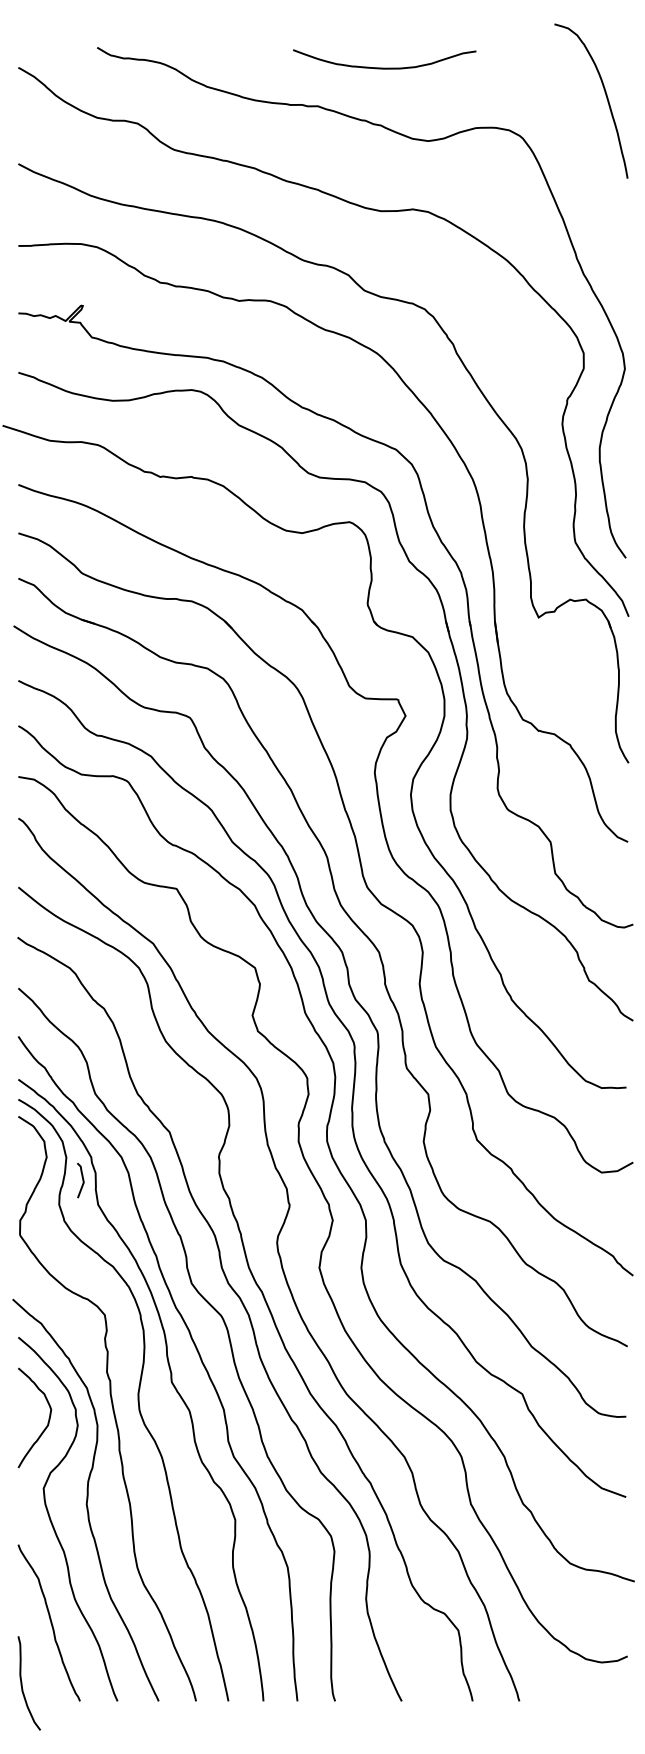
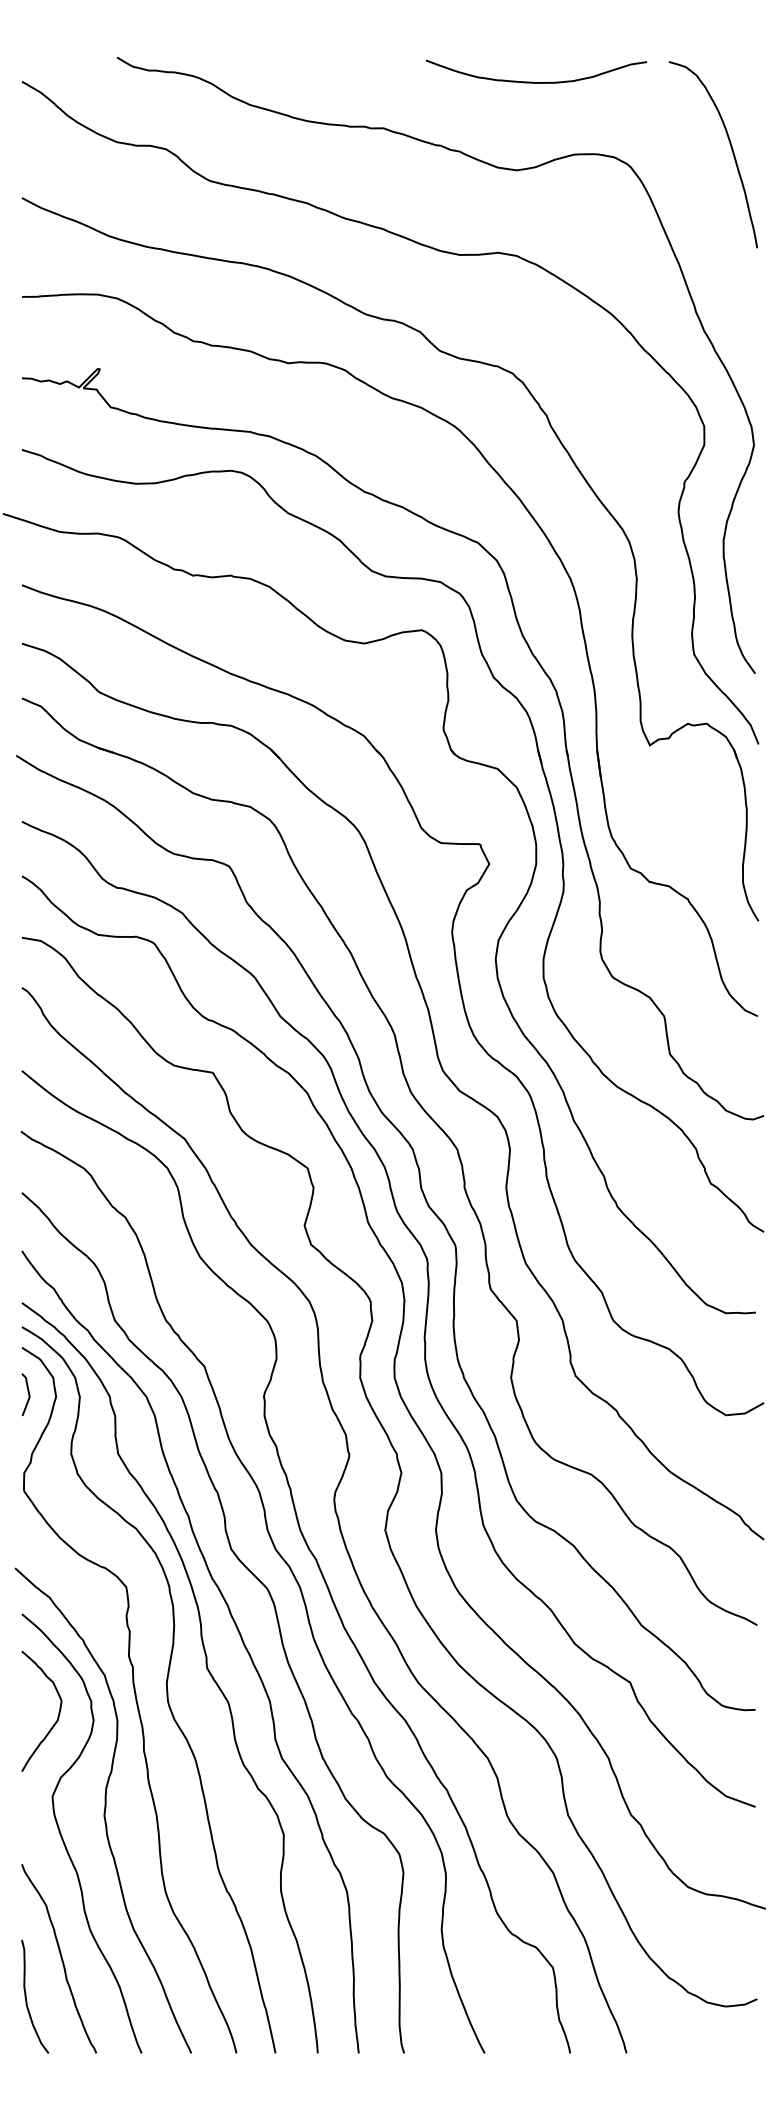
curve: (384, 67) -> (536, 81), moved
curve: (605, 95) -> (730, 147), moved
line: (82, 1180) -> (28, 1394), moved
curve: (22, 1683) -> (26, 1996), moved

